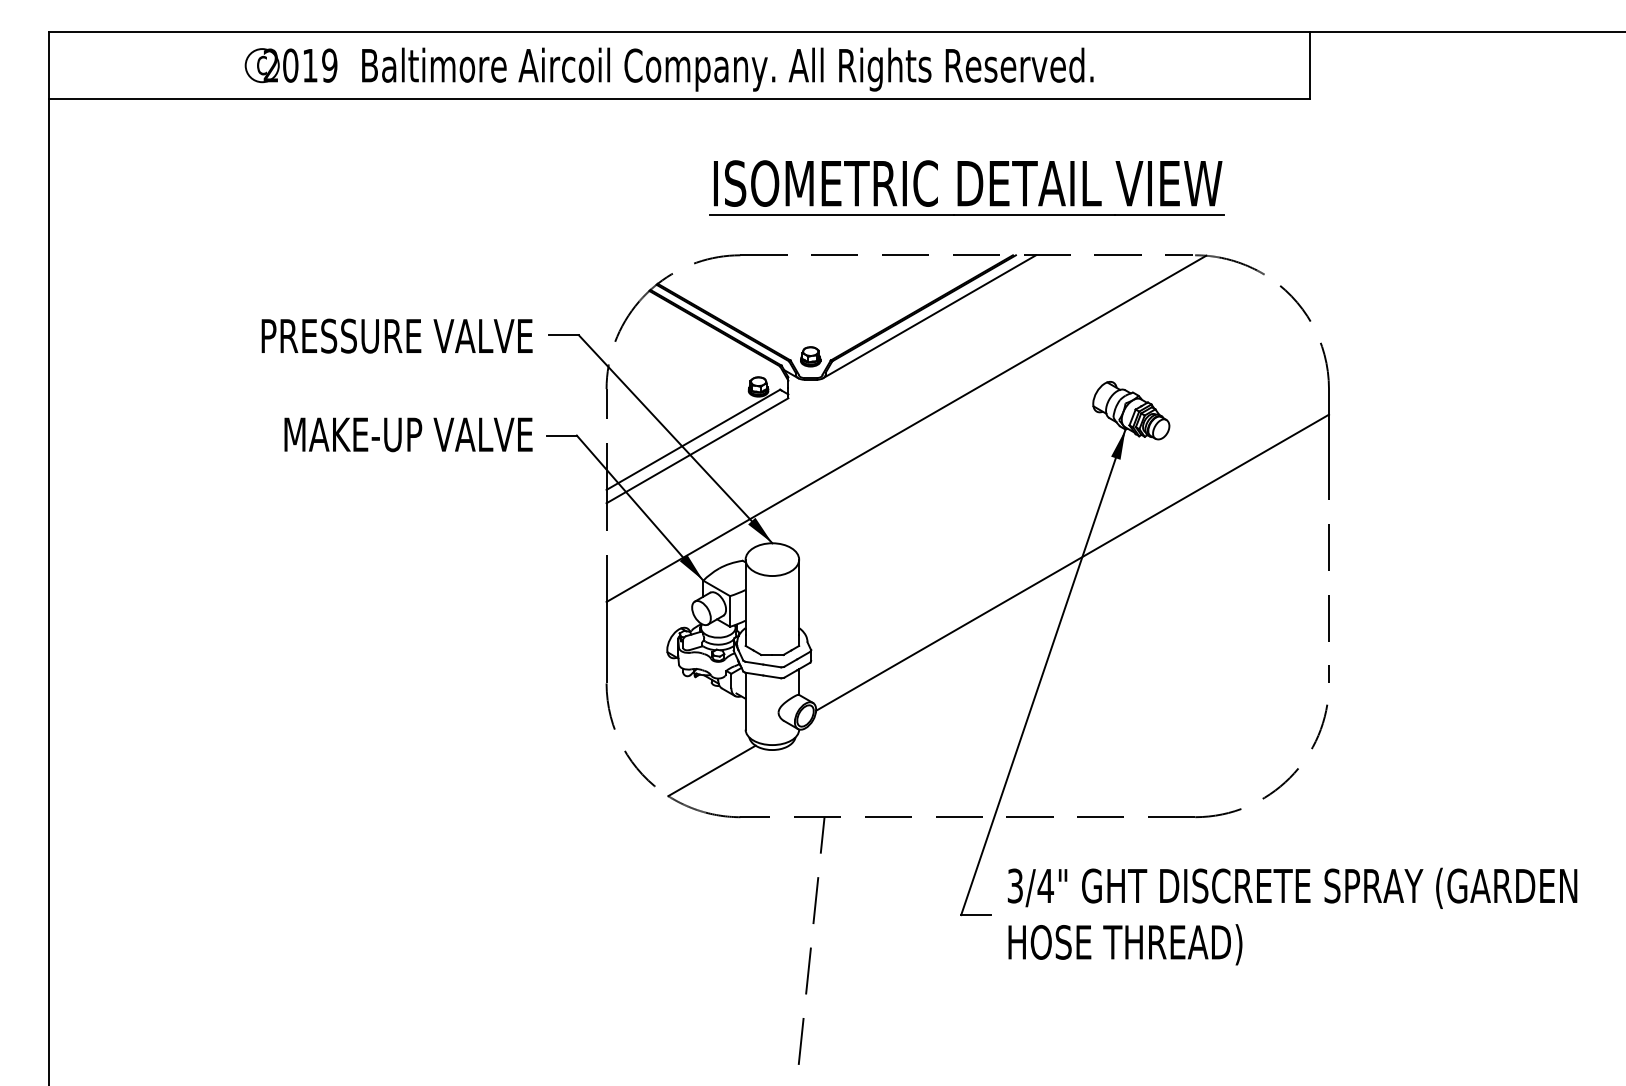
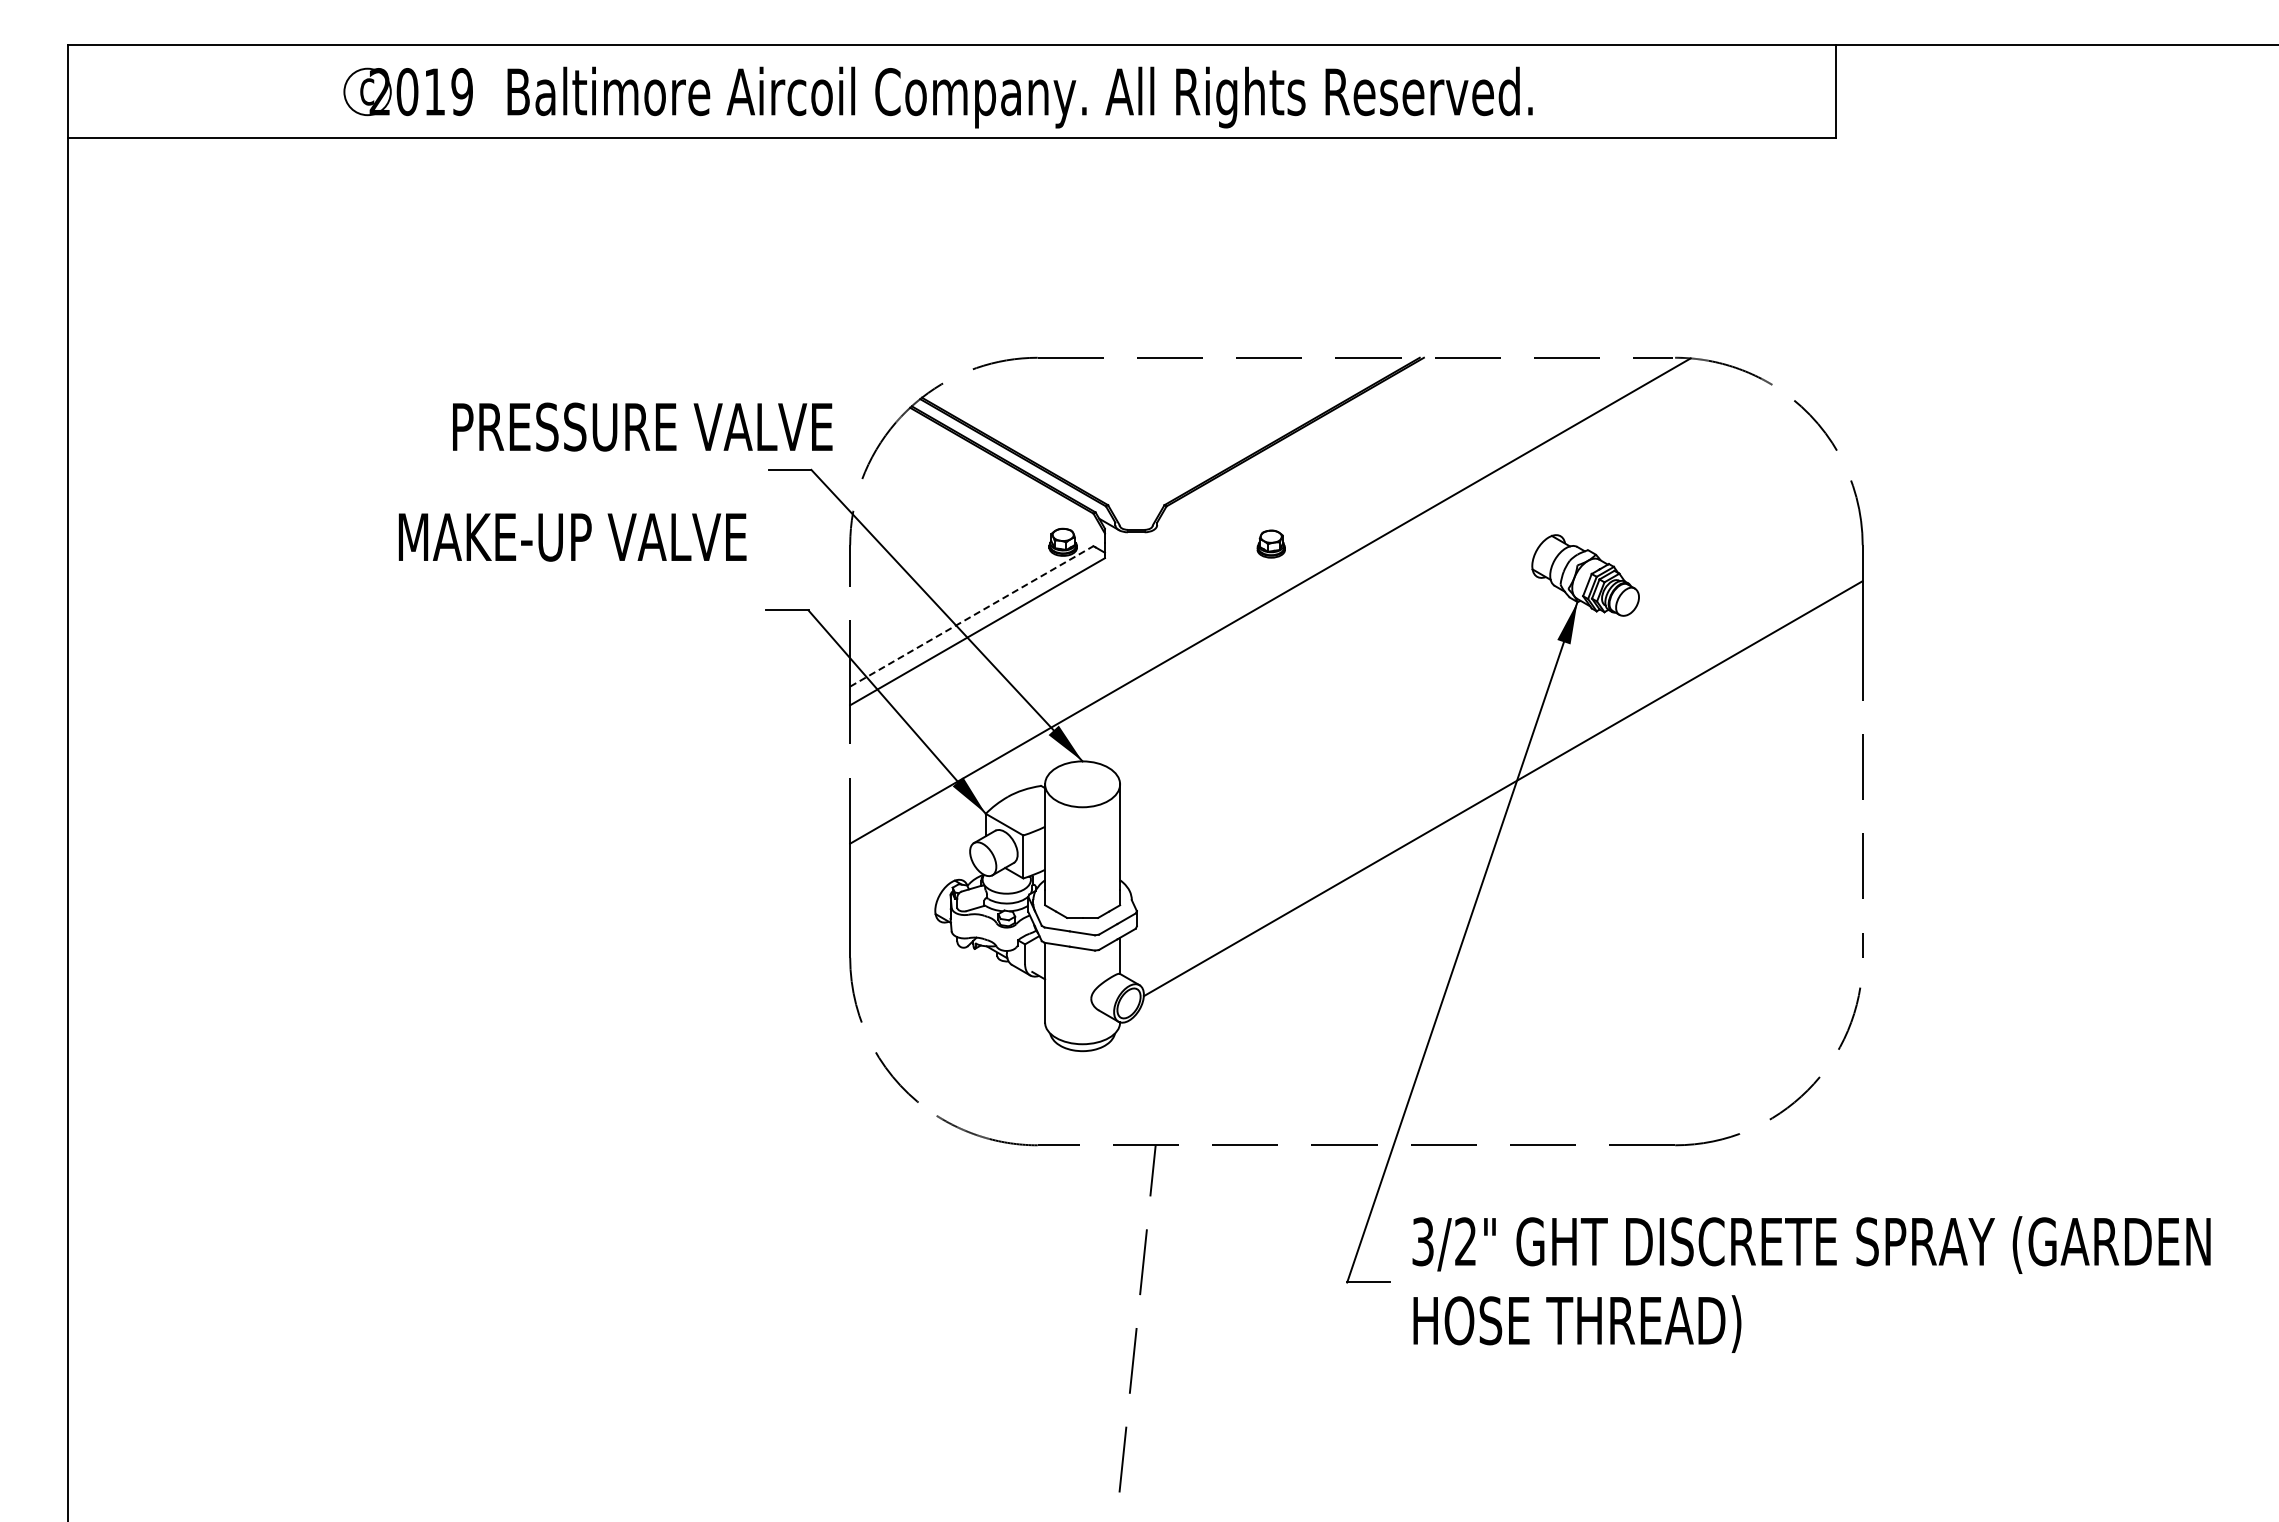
part: (966, 188) -> (1354, 263), removed
line: (929, 316) -> (1302, 443), removed
text: (397, 335) -> (642, 426), moved
part: (810, 356) -> (1270, 543), moved
text: (408, 434) -> (572, 537), moved
line: (693, 439) -> (972, 616), solid -> dashed
line: (711, 770) -> (997, 1080), removed
text: (1045, 885) -> (1465, 1241), 3/4" -> 3/2"

